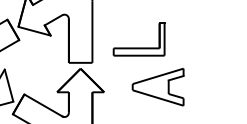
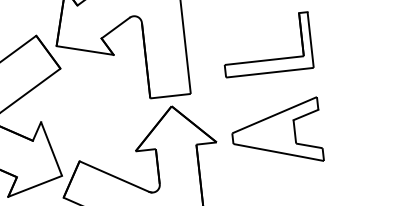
part: (157, 87) -> (275, 134), moved

